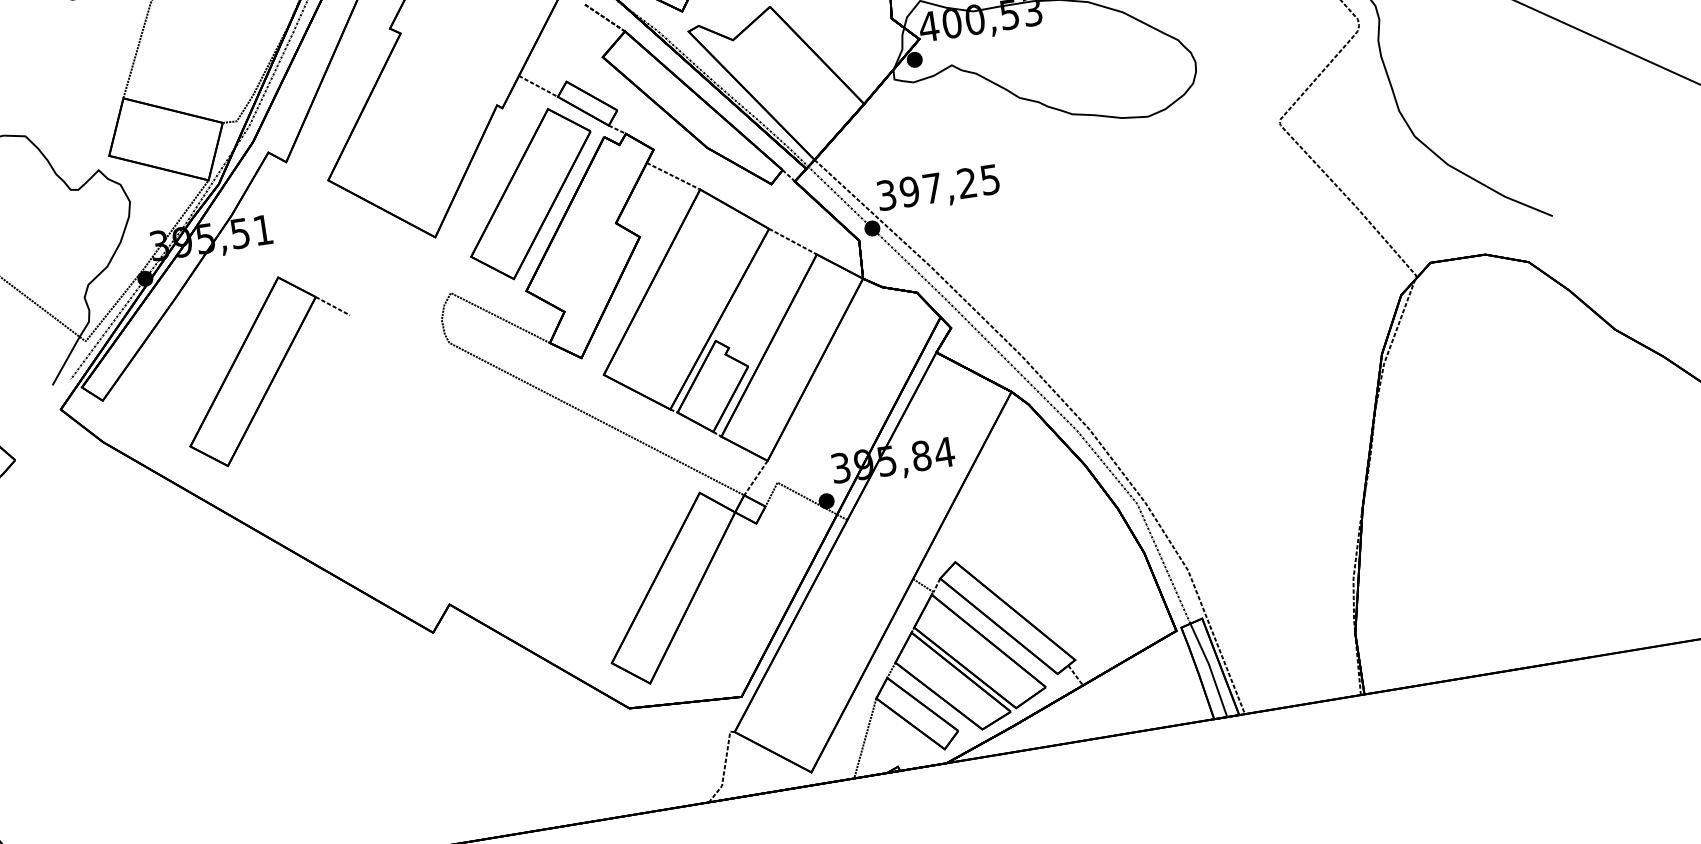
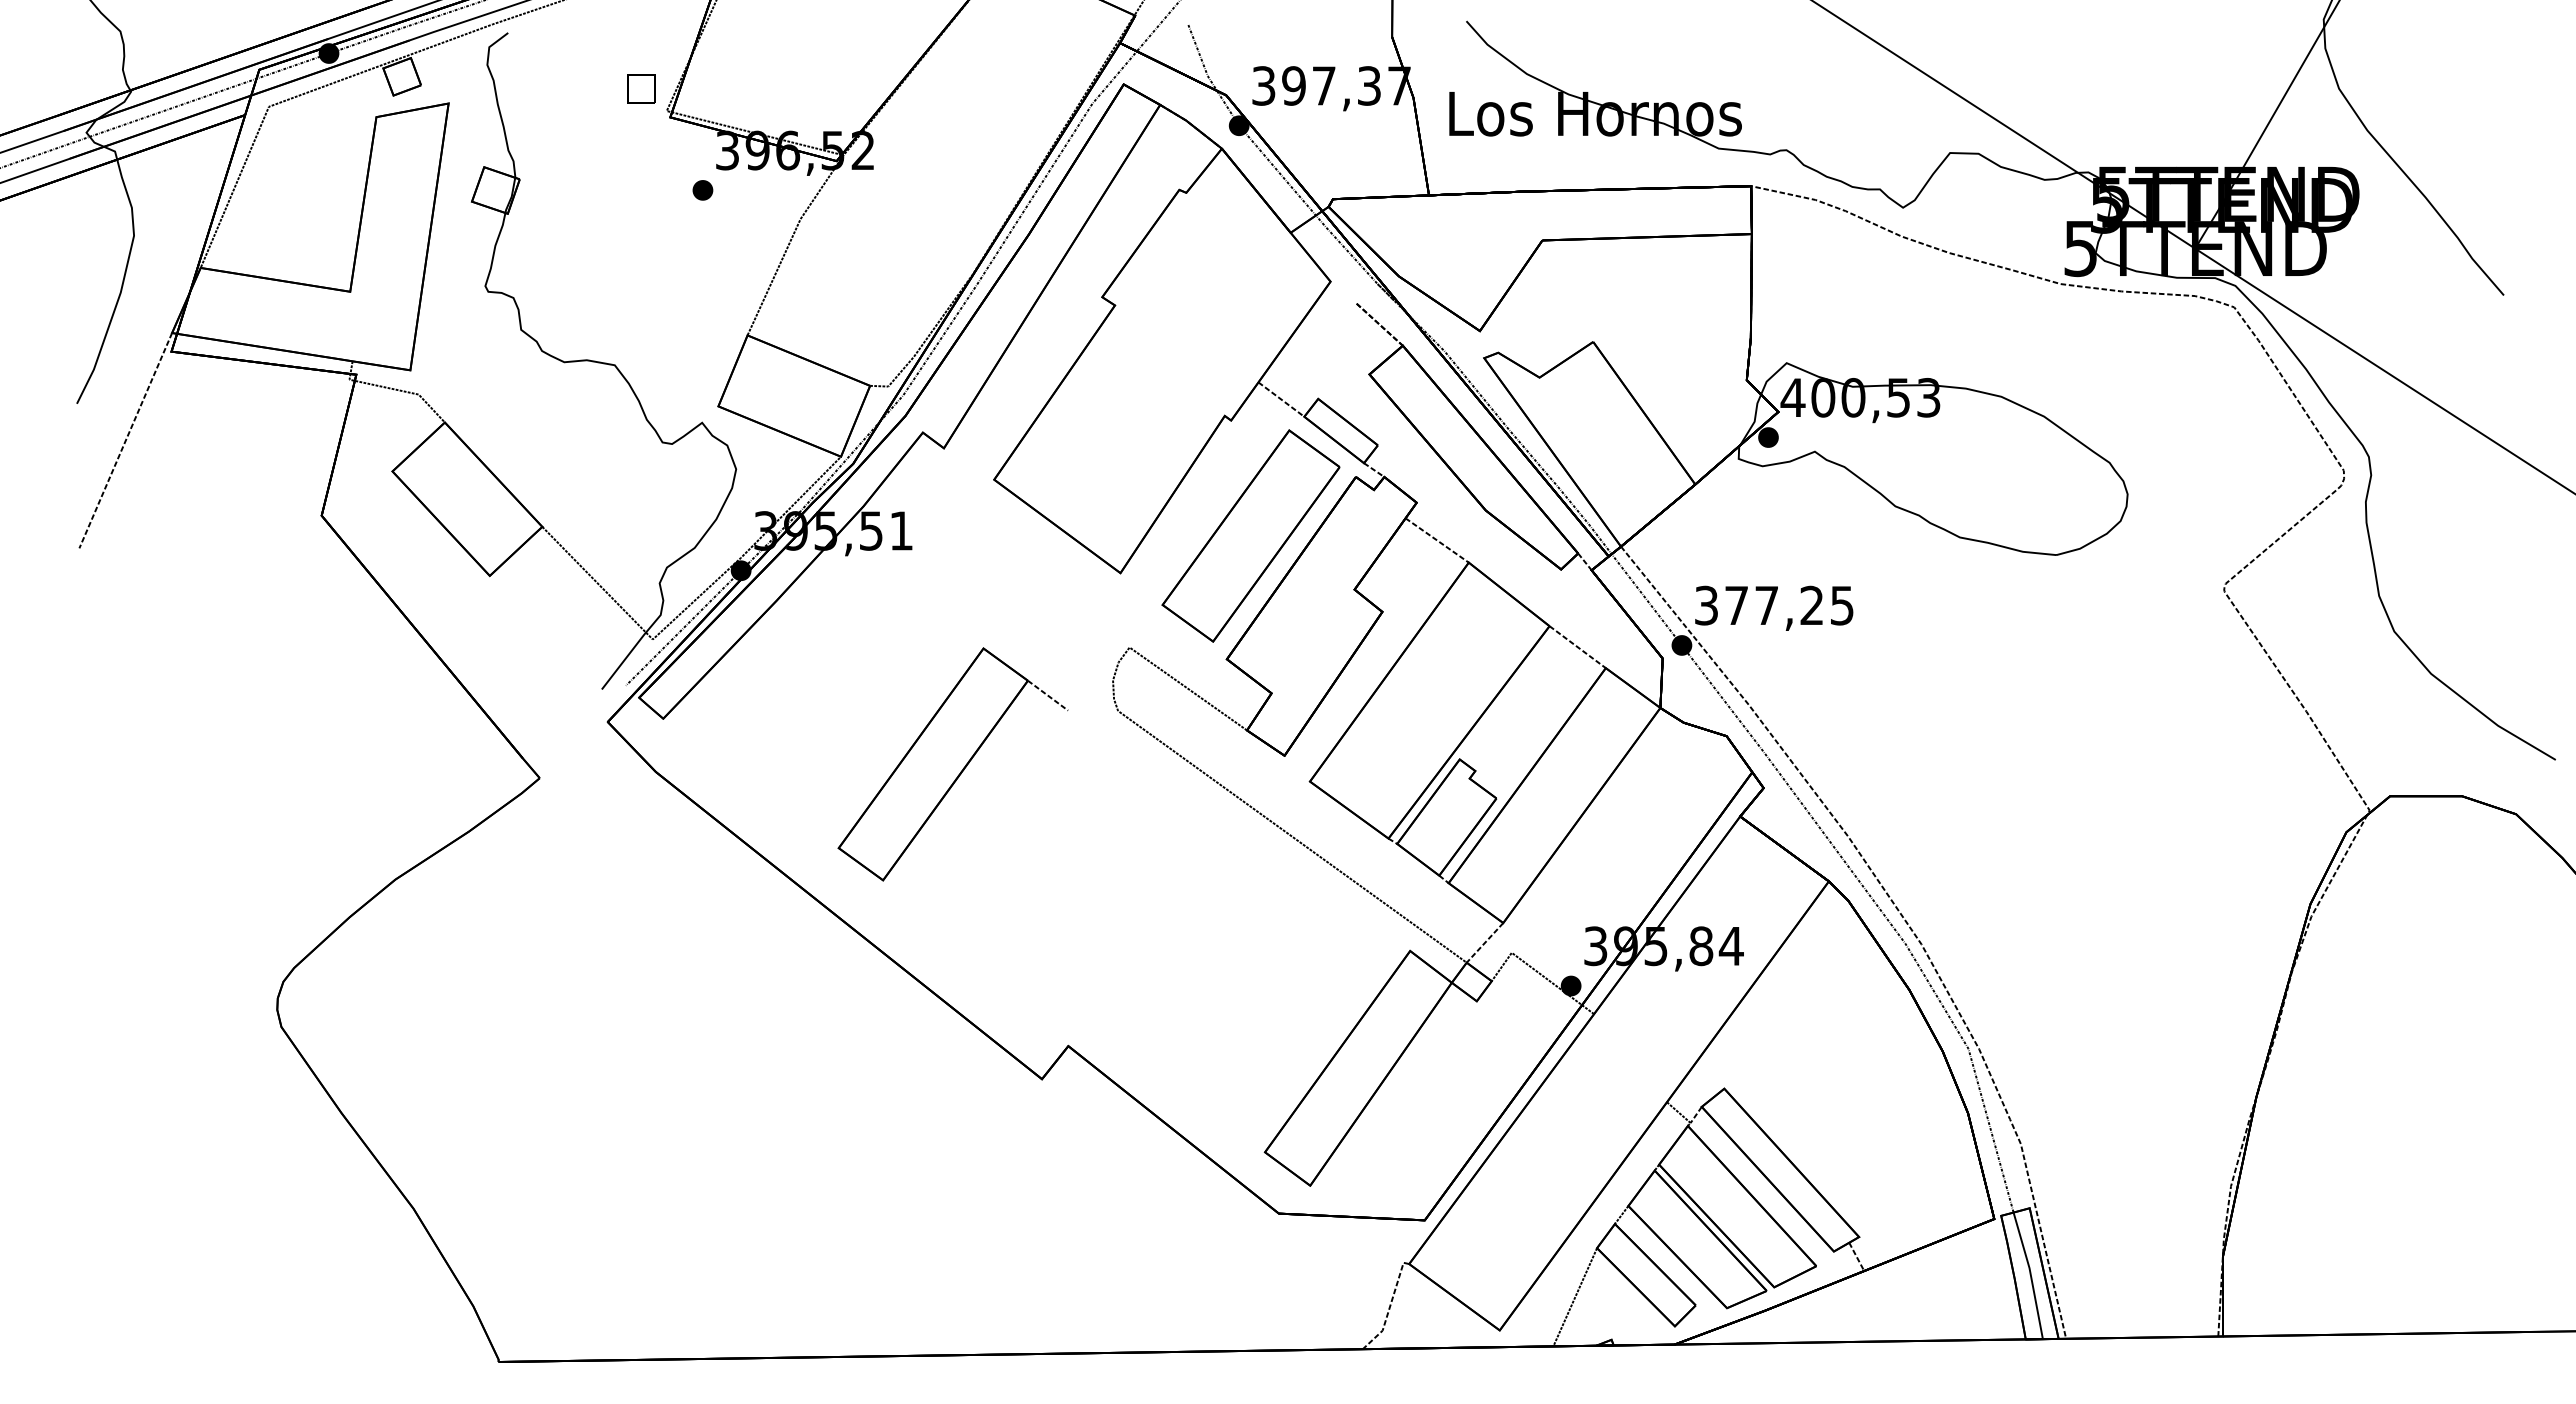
text: (909, 191) -> (1736, 605), 397,25 -> 377,25
part: (267, 369) -> (952, 764), moved

